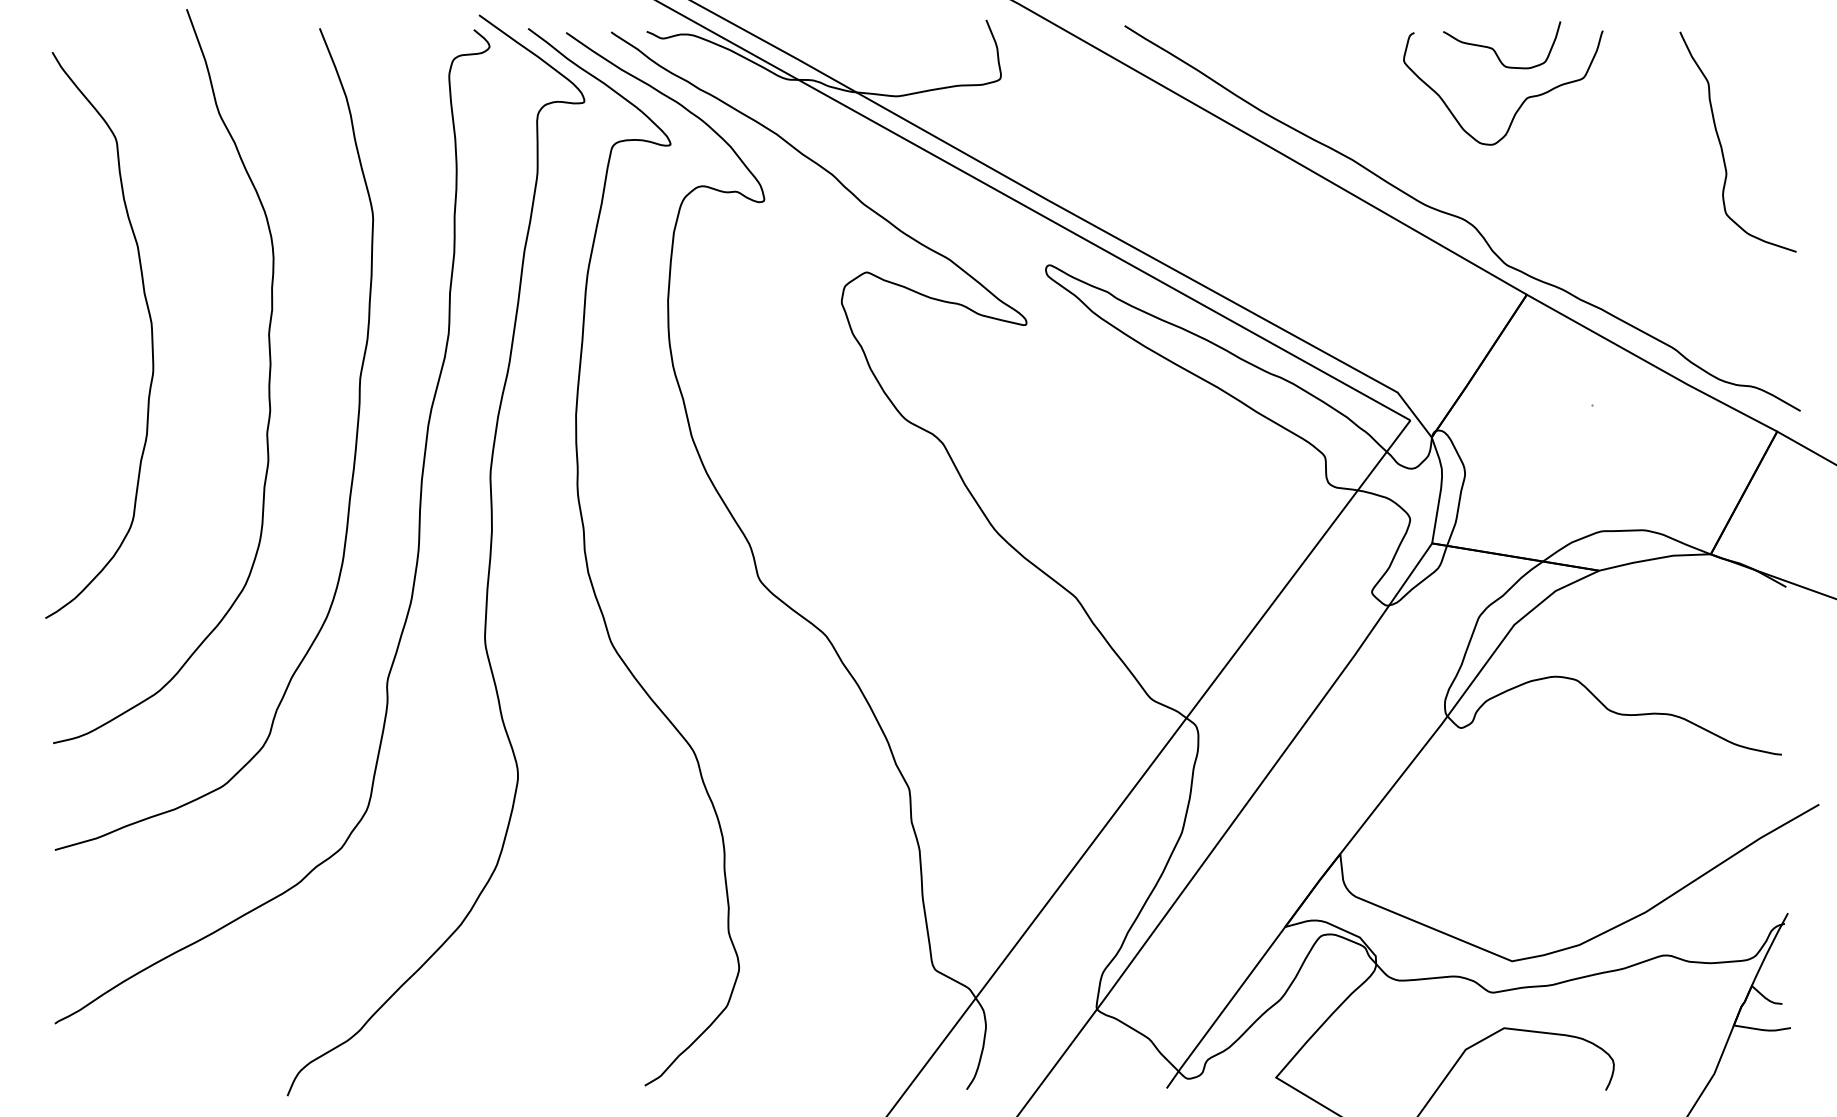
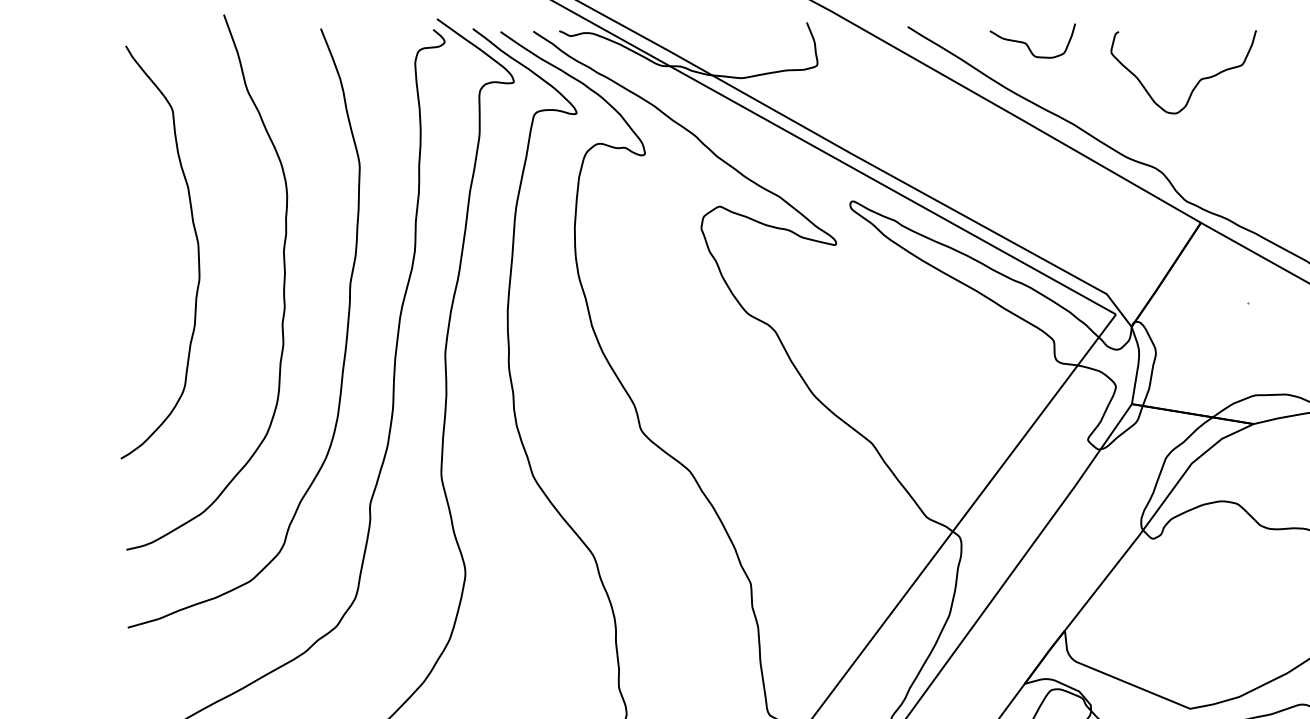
curve: (1495, 50) -> (1027, 44), moved

